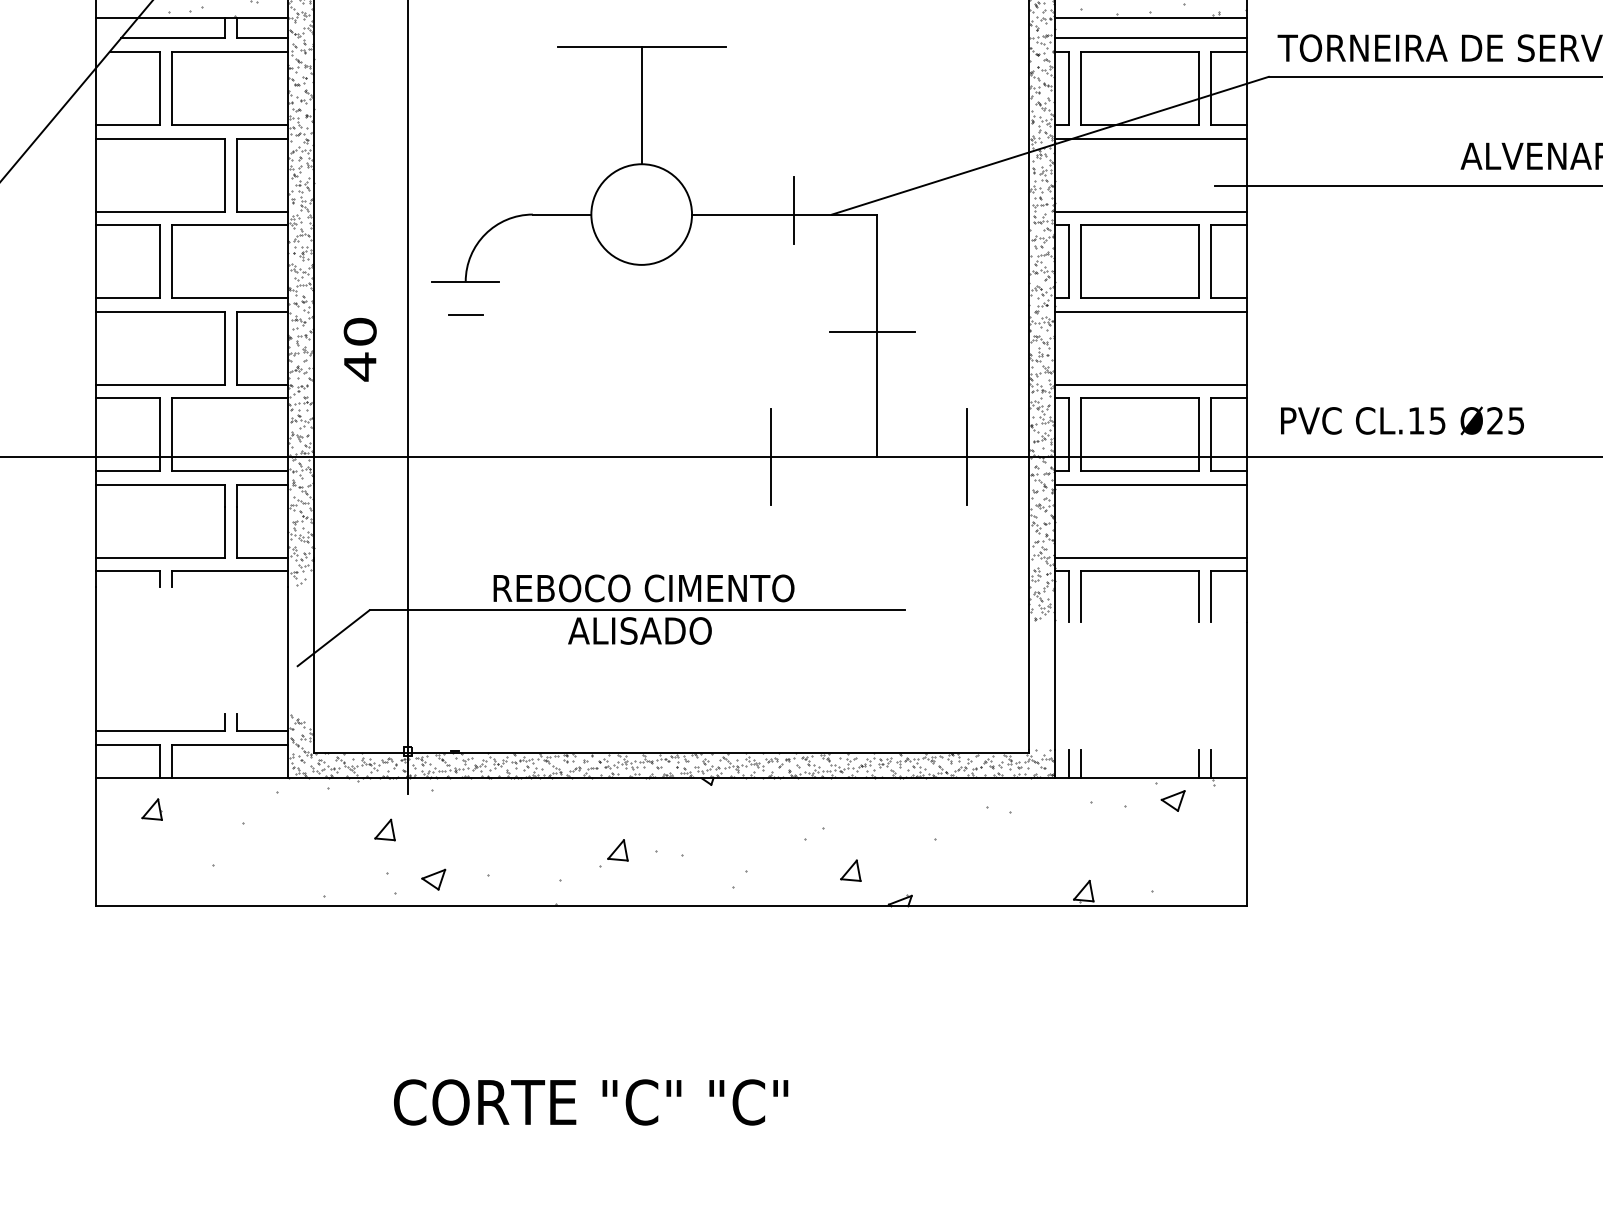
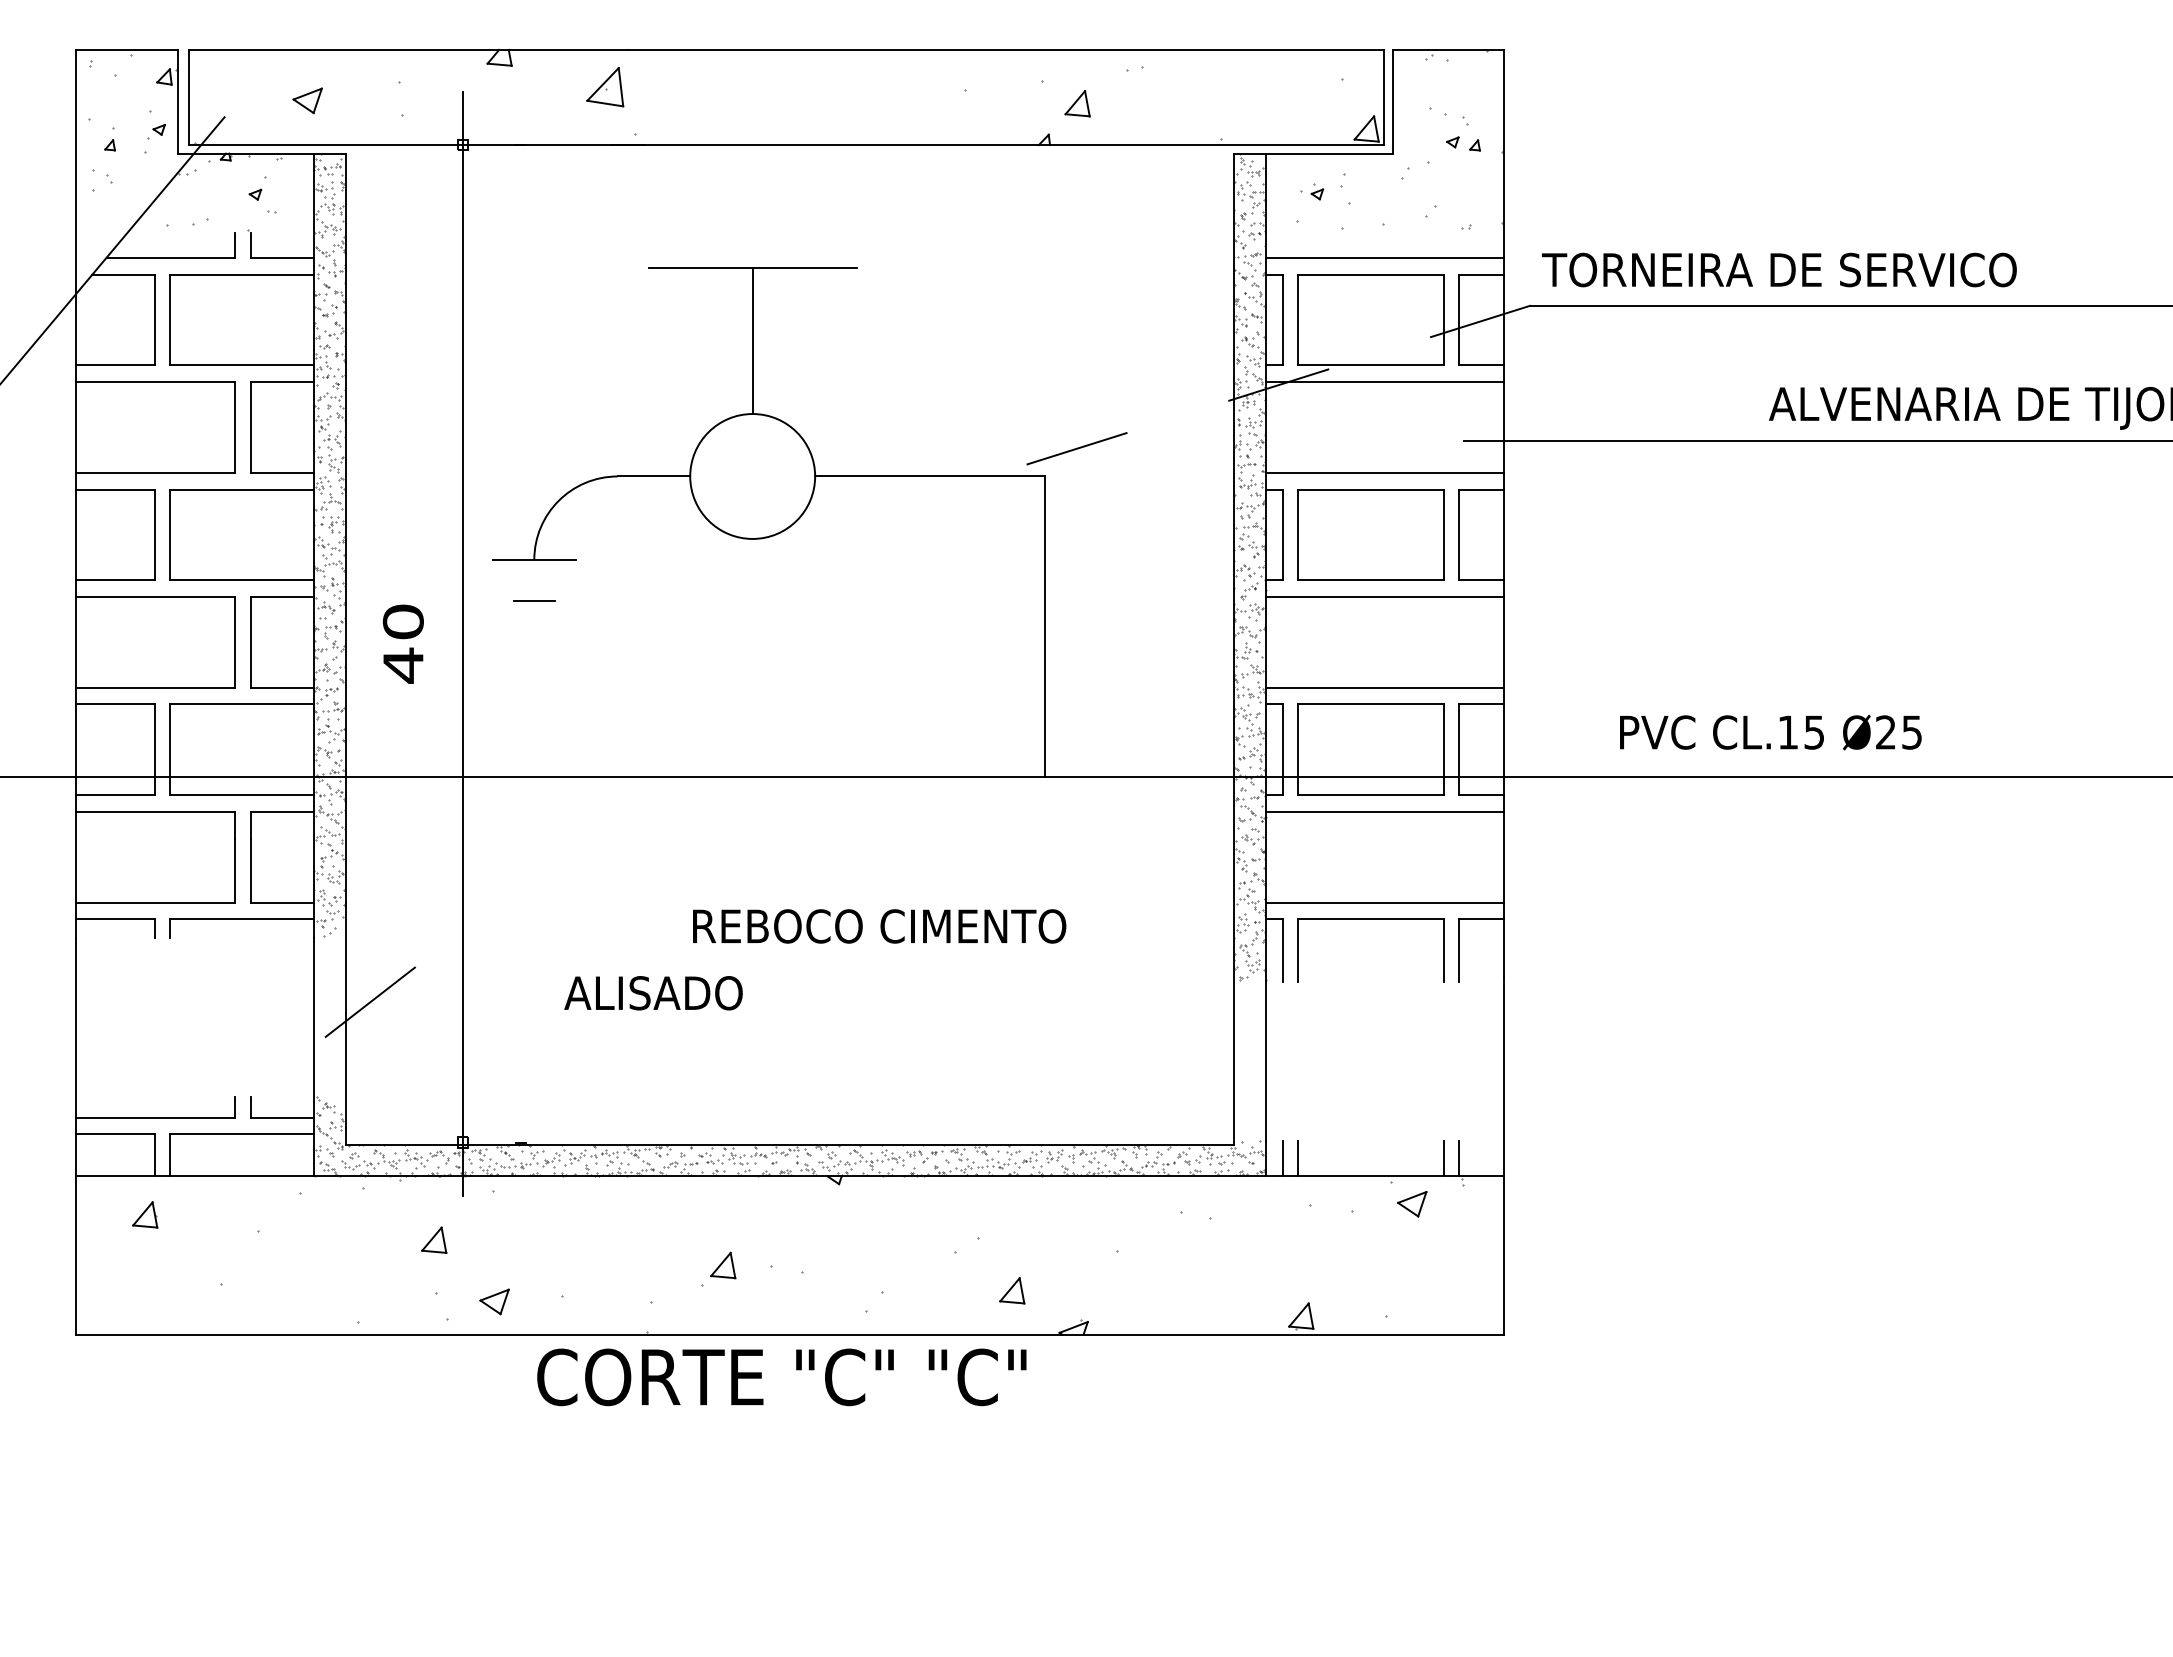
line: (191, 17) -> (194, 232), removed
line: (1150, 17) -> (1384, 232), removed
line: (1050, 146) -> (1259, 391), solid -> dashed
line: (793, 210) -> (941, 471), removed
line: (871, 332) -> (1038, 622), removed
text: (1402, 420) -> (1770, 732), moved
line: (771, 457) -> (913, 777), removed
line: (966, 457) -> (1155, 777), removed
text: (643, 588) -> (879, 926), moved
line: (636, 610) -> (746, 967), removed
text: (639, 631) -> (653, 993), moved
text: (590, 1102) -> (781, 1377), moved

